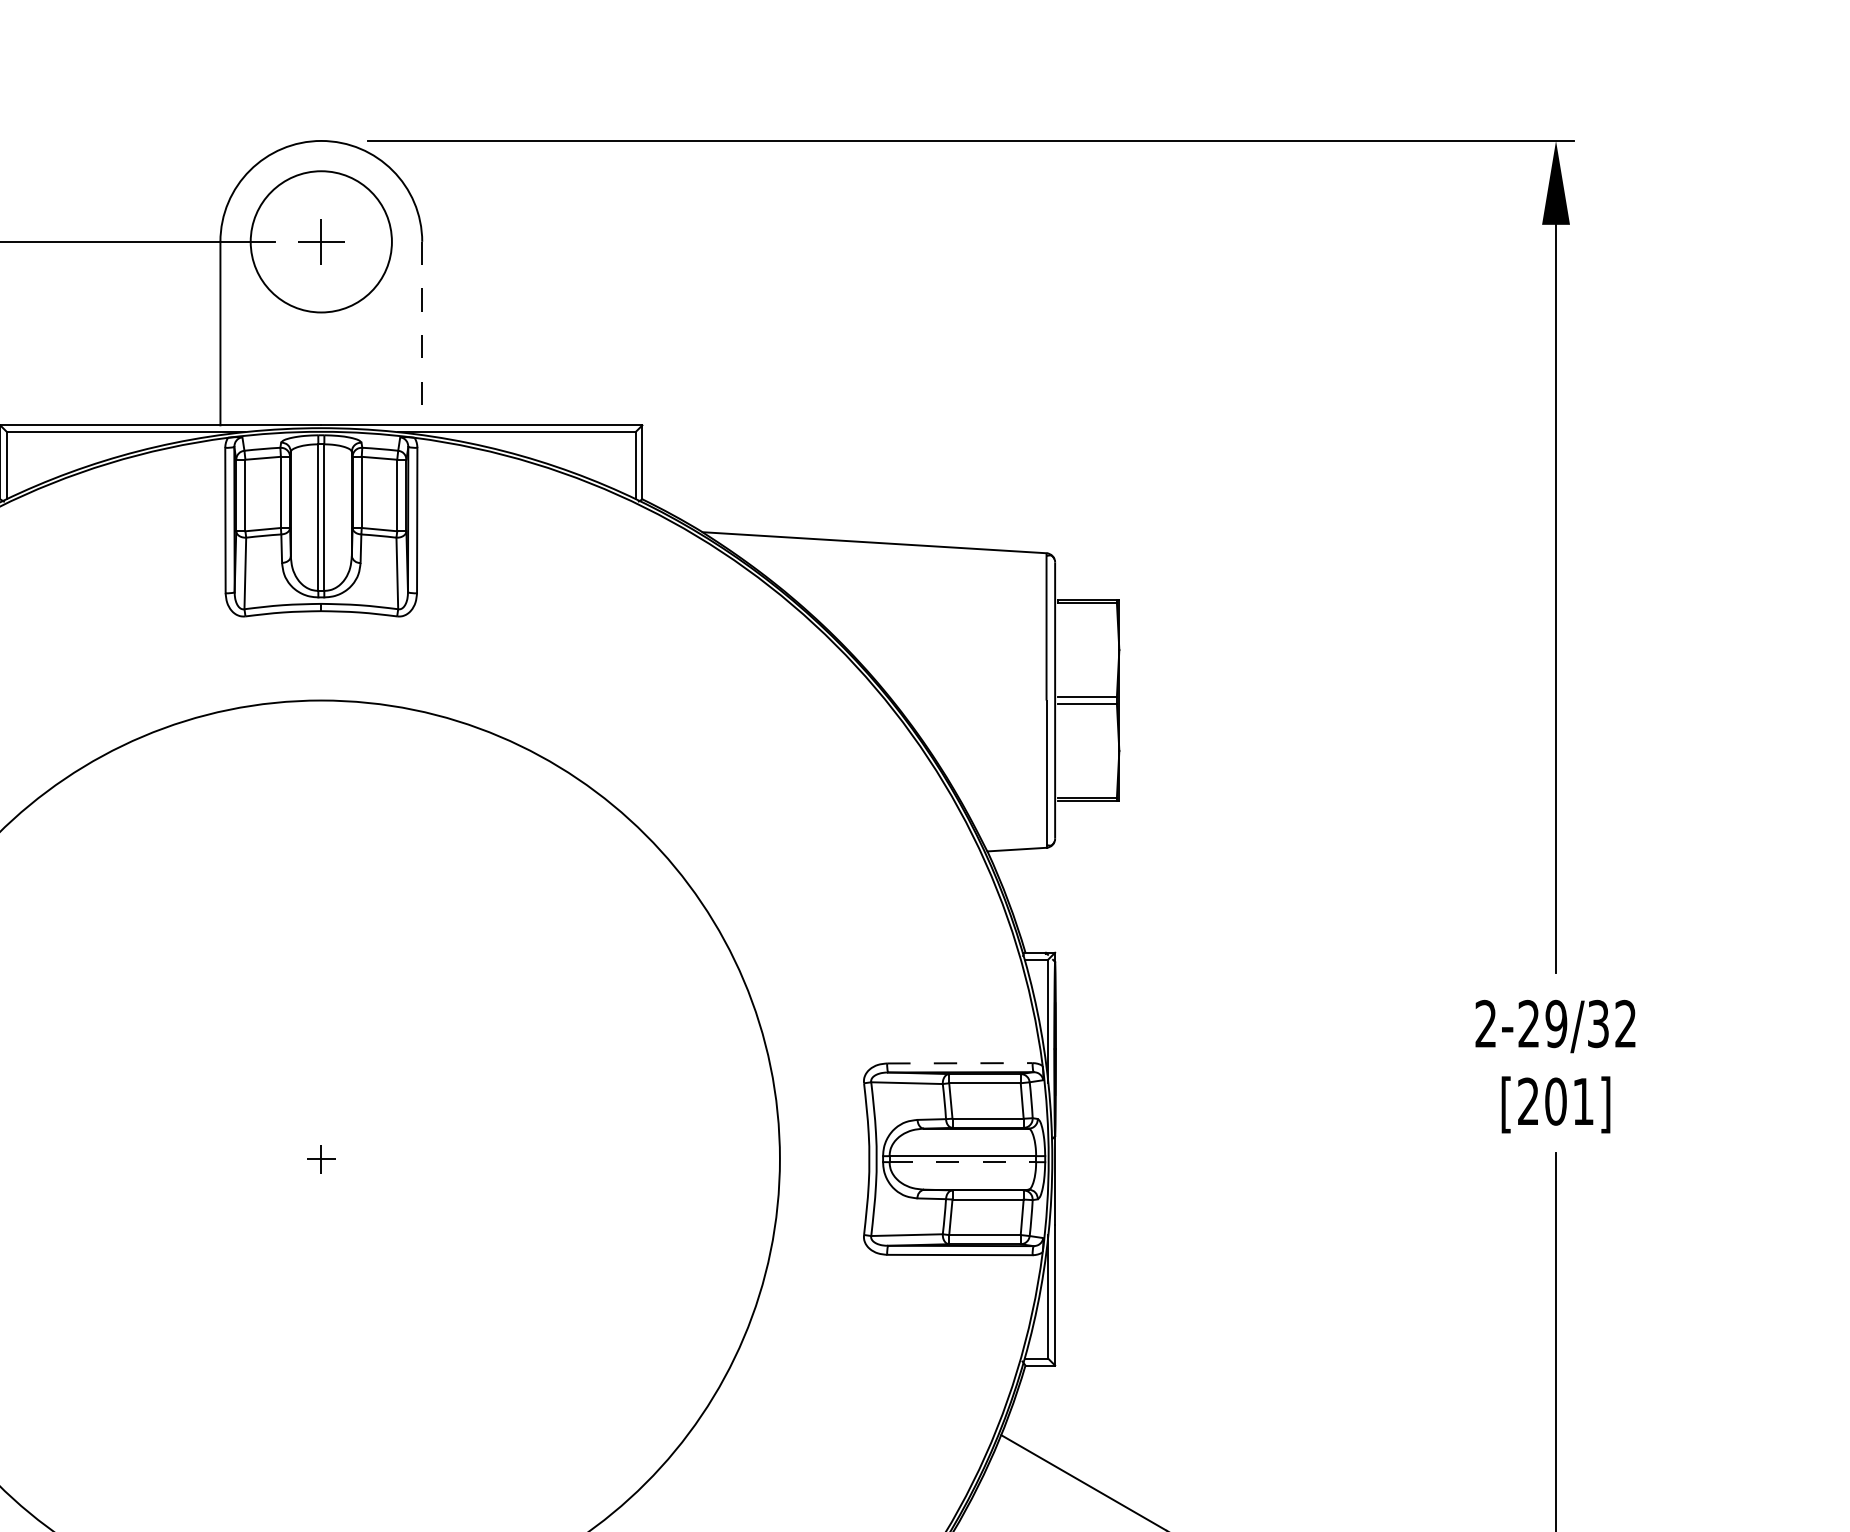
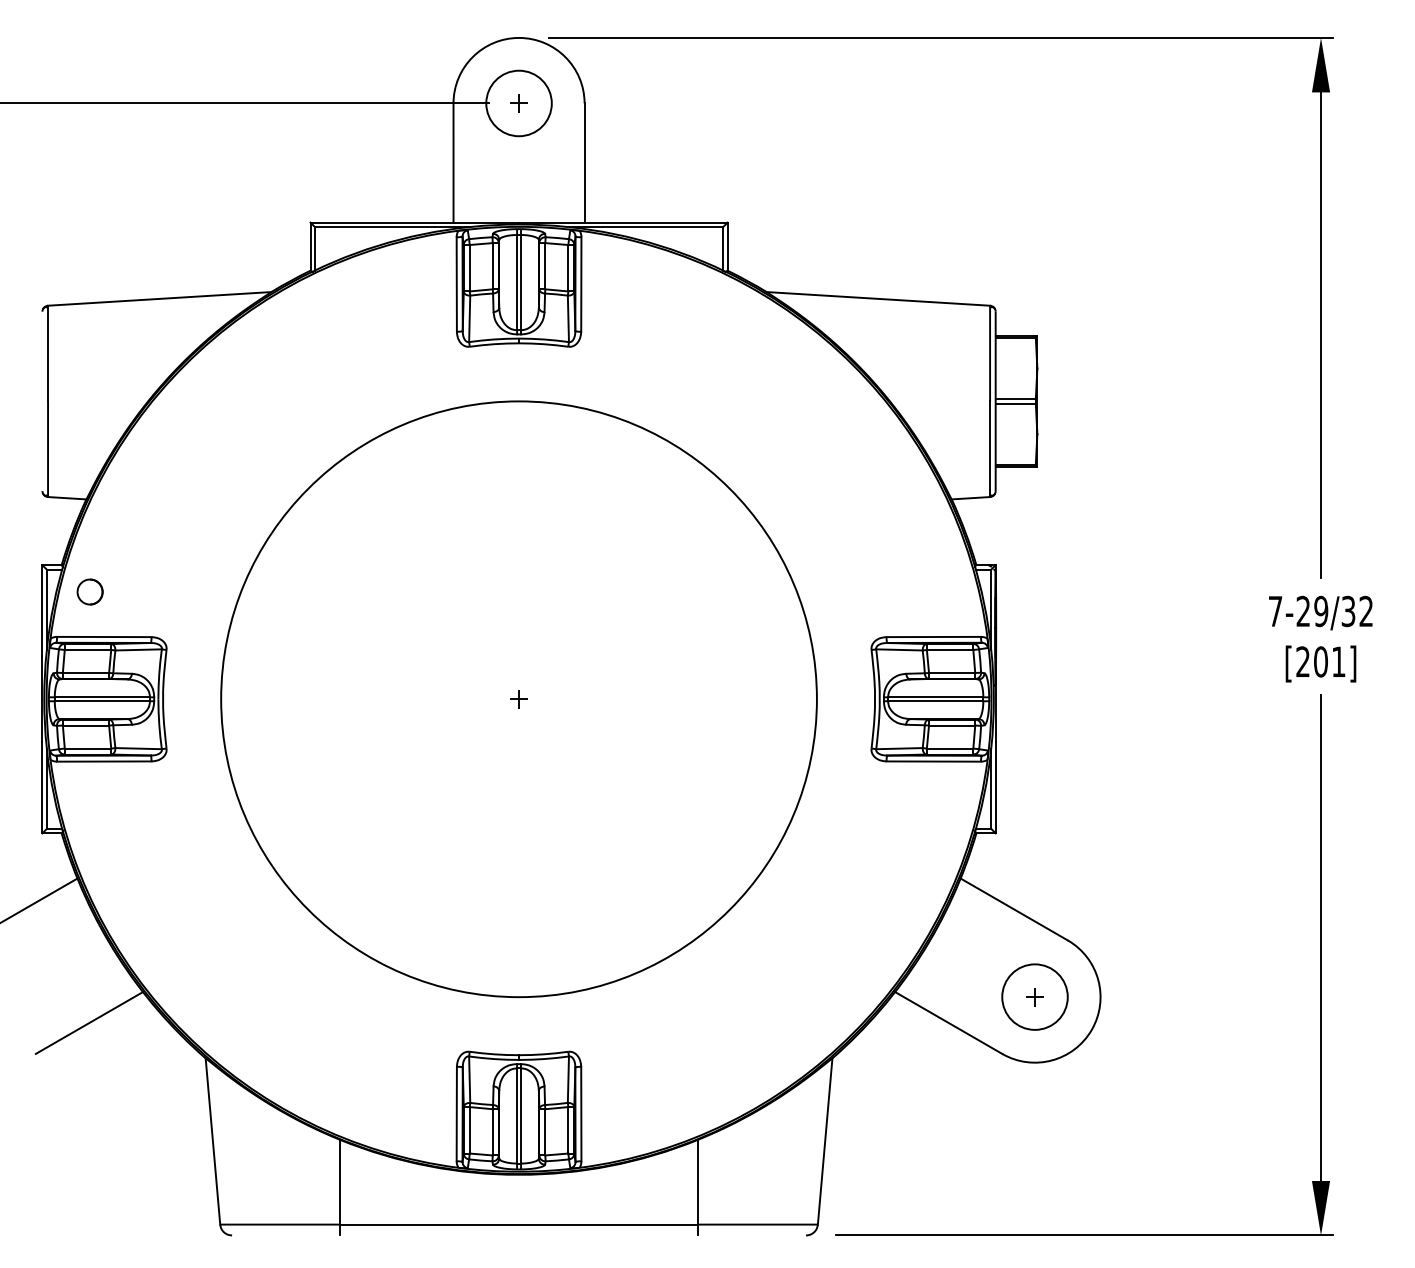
circle: (320, 241) -> (518, 103), size x0.71
part: (320, 241) -> (518, 103), size x0.62
line: (422, 334) -> (584, 163), dashed -> solid
text: (1485, 1022) -> (1275, 610), 2-29/32 -> 7-29/32
line: (960, 1064) -> (934, 637), dashed -> solid
line: (962, 1162) -> (935, 701), dashed -> solid

